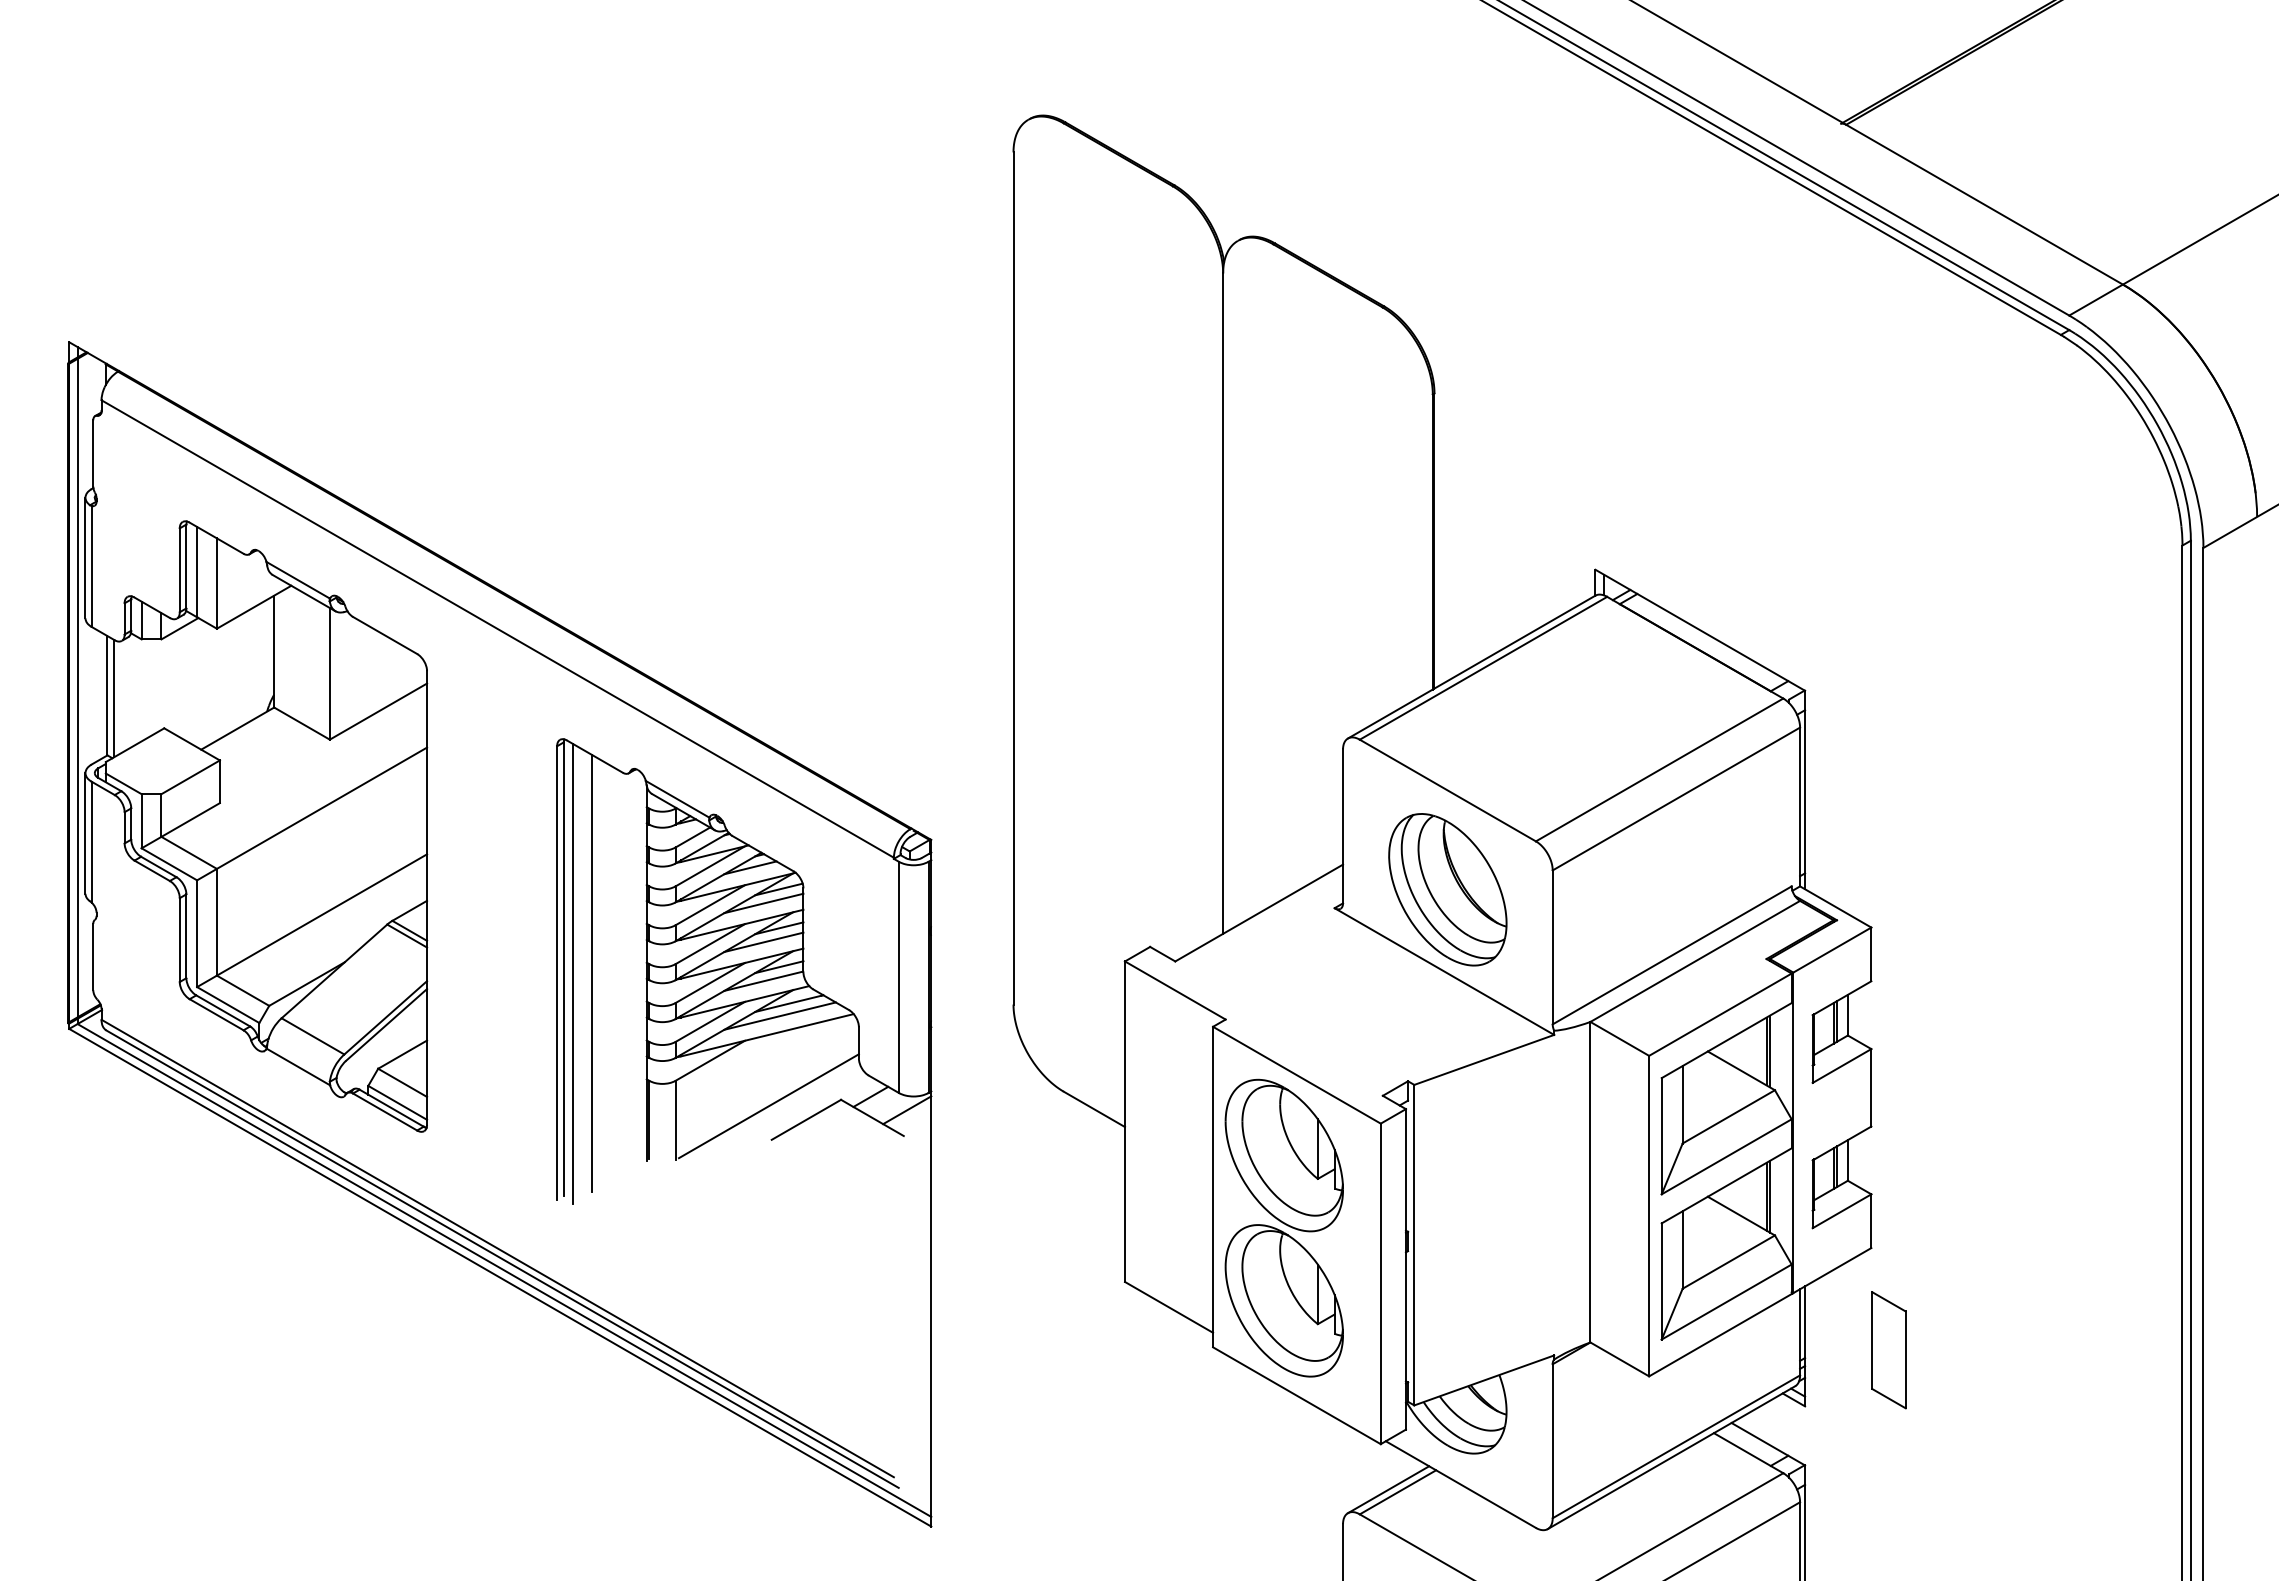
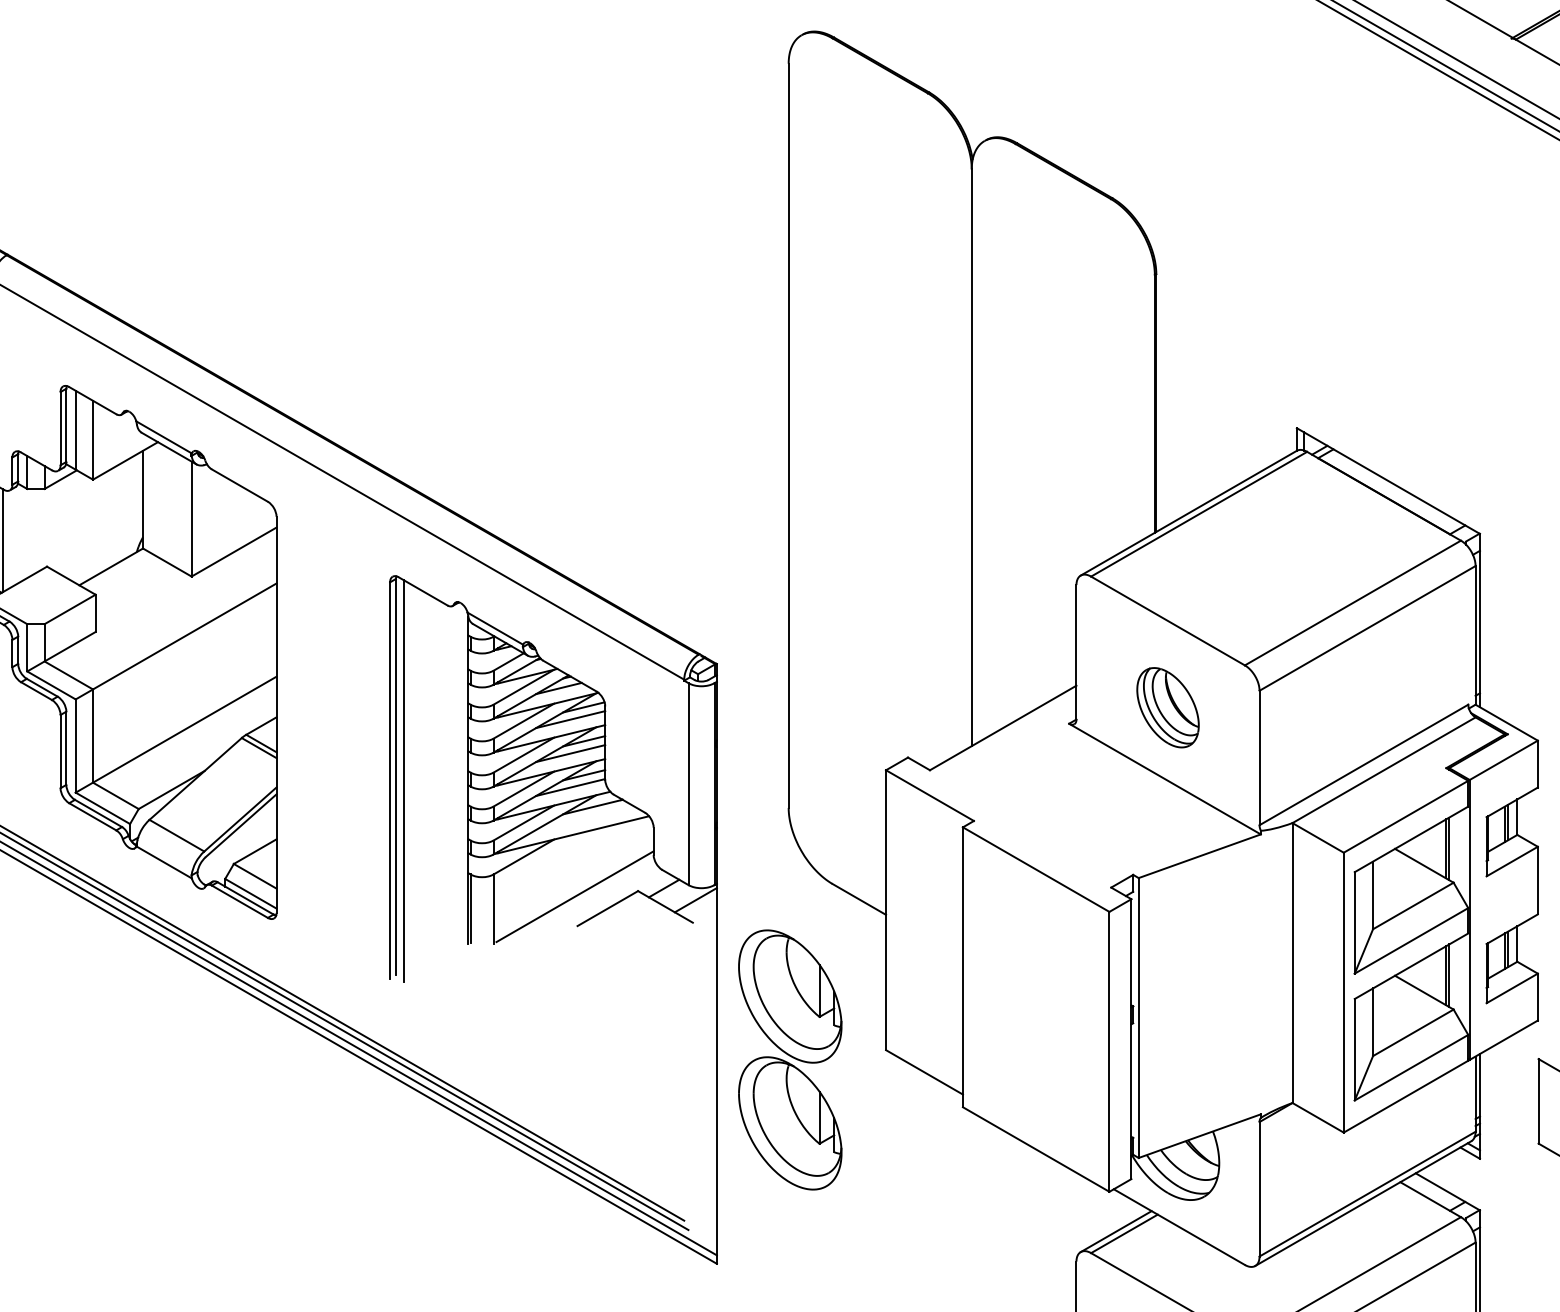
part: (1447, 889) -> (1167, 707), size x0.6
line: (592, 973) -> (421, 780), removed
line: (779, 1015) -> (584, 817), removed
part: (1283, 1227) -> (789, 1059), moved

